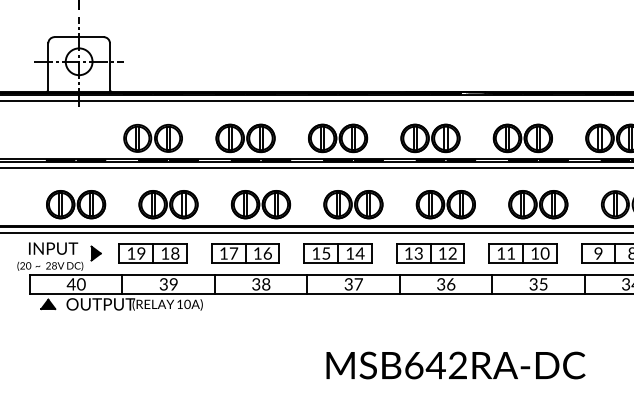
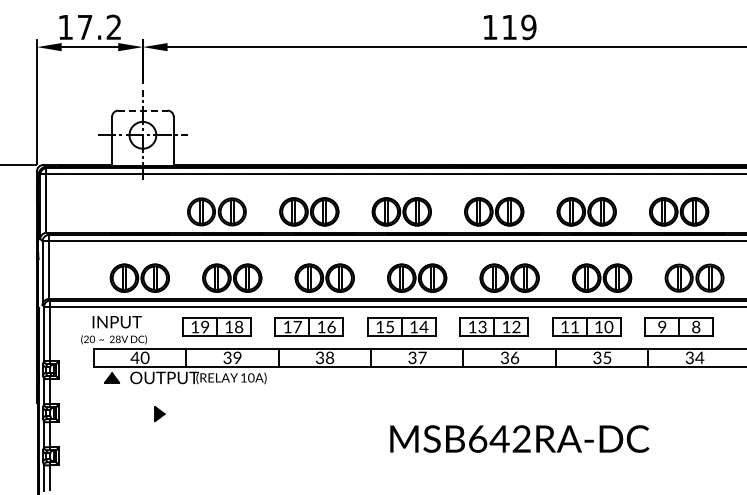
line: (78, 36) -> (142, 110), solid -> dashed
part: (95, 252) -> (159, 413), moved

